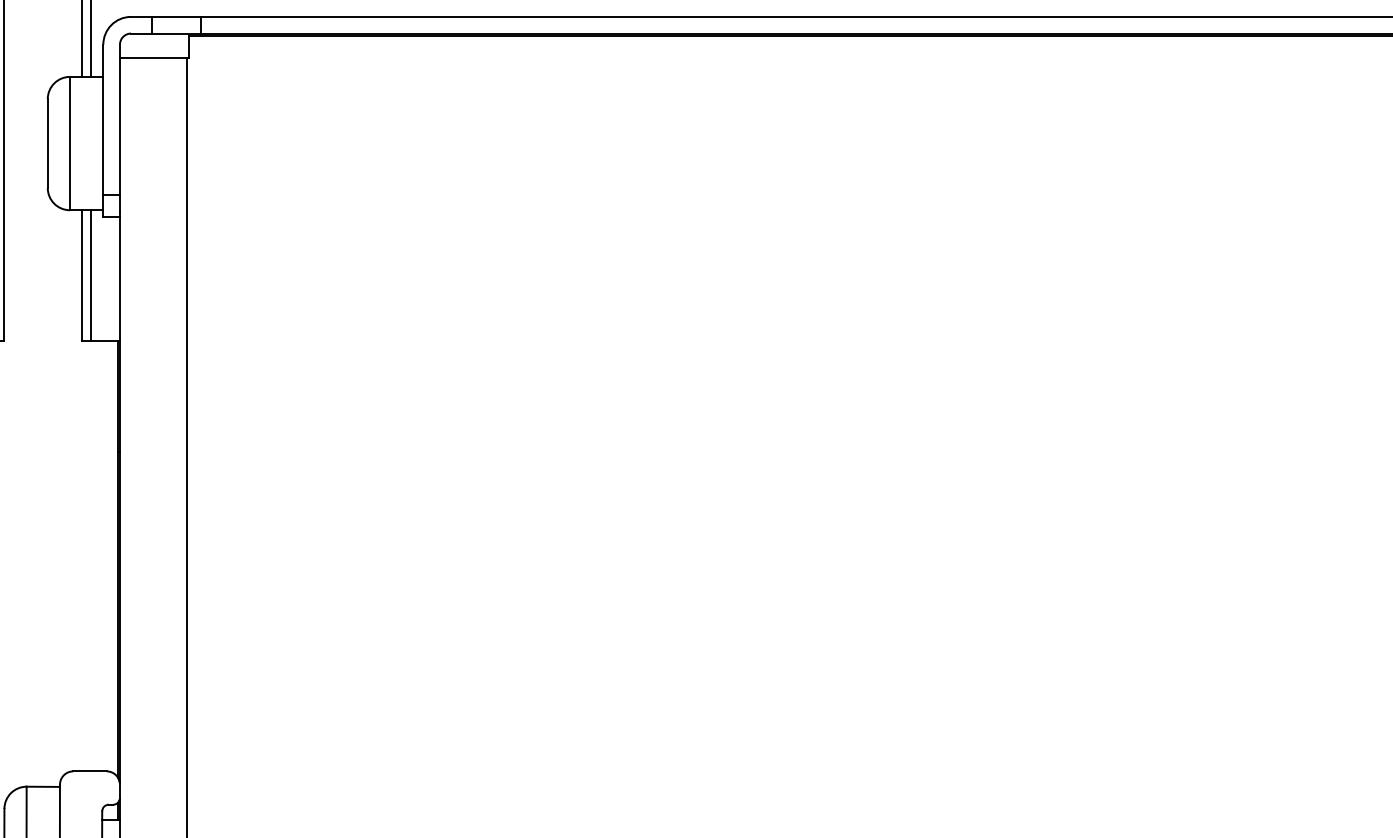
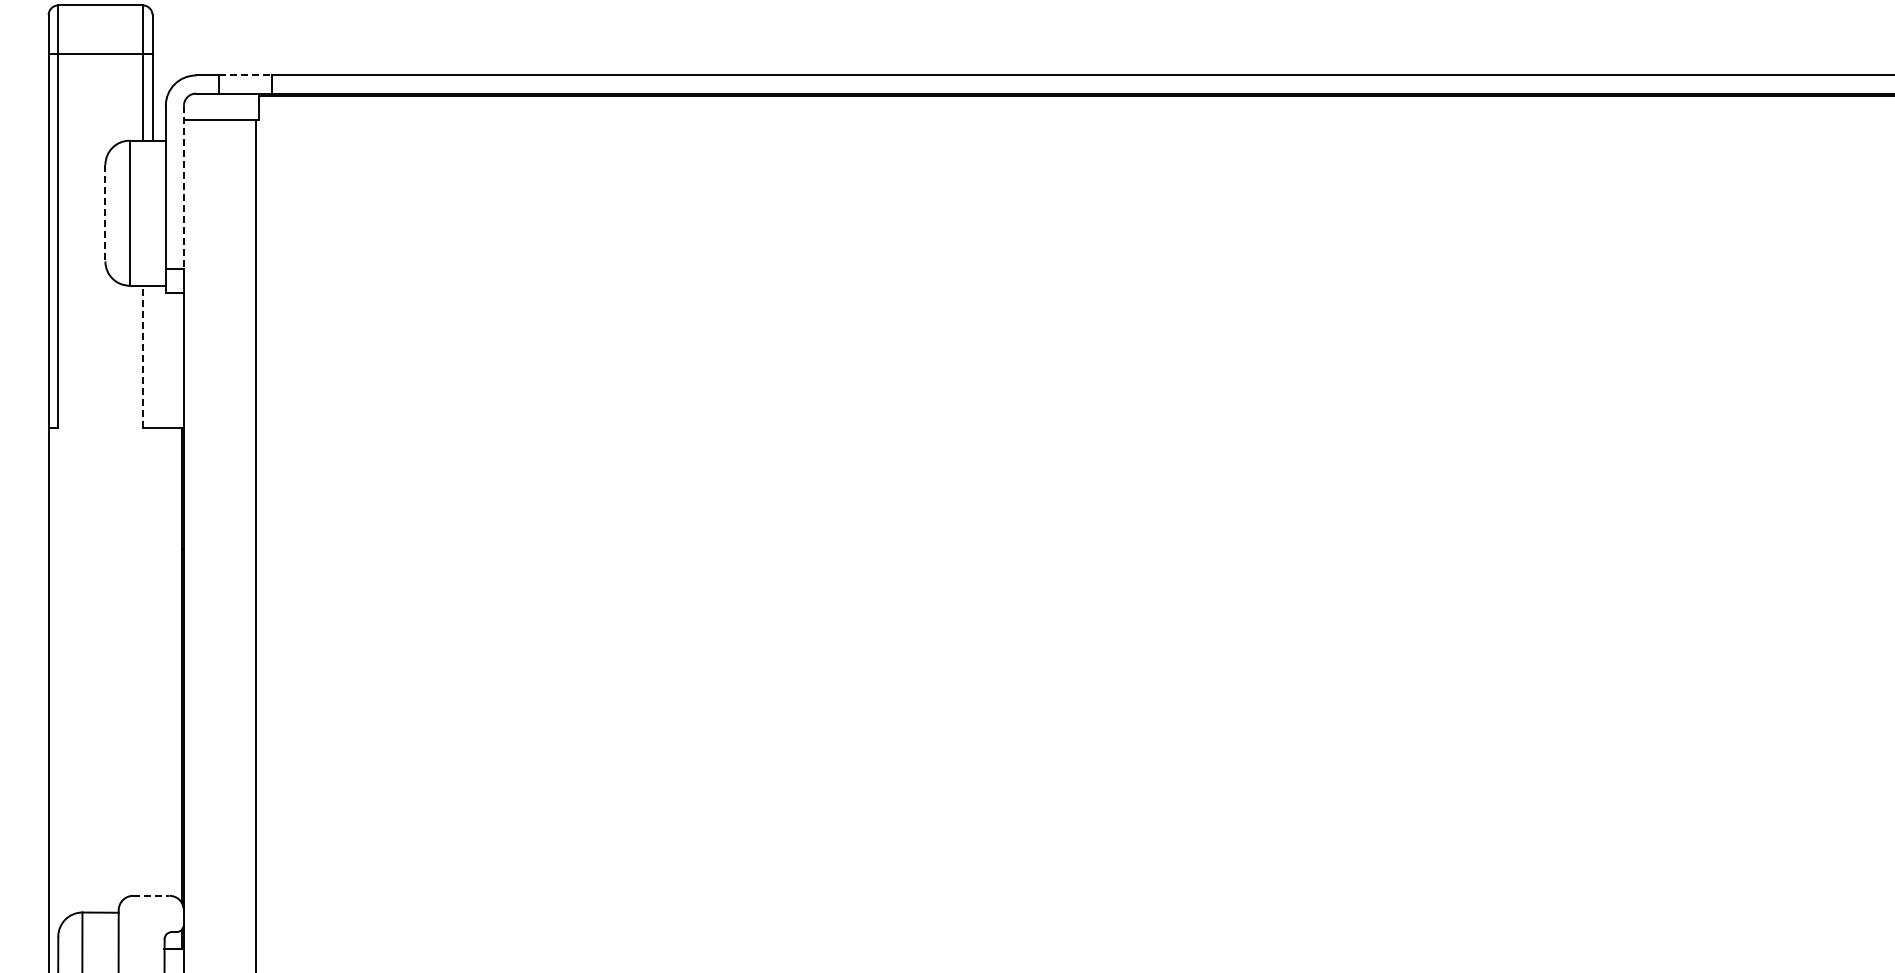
line: (176, 16) -> (245, 75), solid -> dashed
line: (119, 119) -> (183, 187), solid -> dashed
line: (47, 143) -> (105, 213), solid -> dashed
line: (81, 275) -> (142, 356), solid -> dashed
line: (91, 275) -> (152, 356), removed
line: (90, 771) -> (151, 895), solid -> dashed

